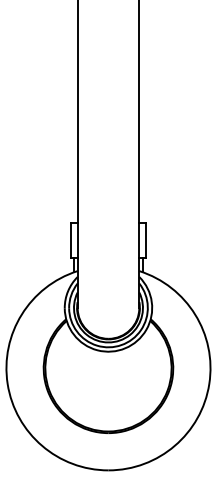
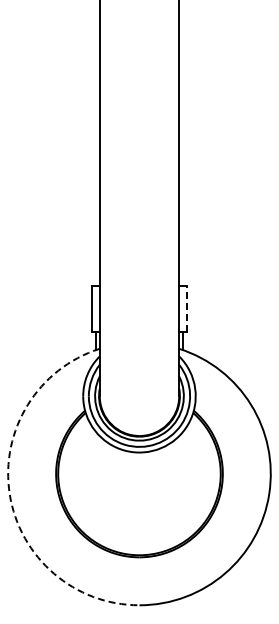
line: (145, 240) -> (187, 309), solid -> dashed
arc: (7, 384) -> (9, 494), solid -> dashed

